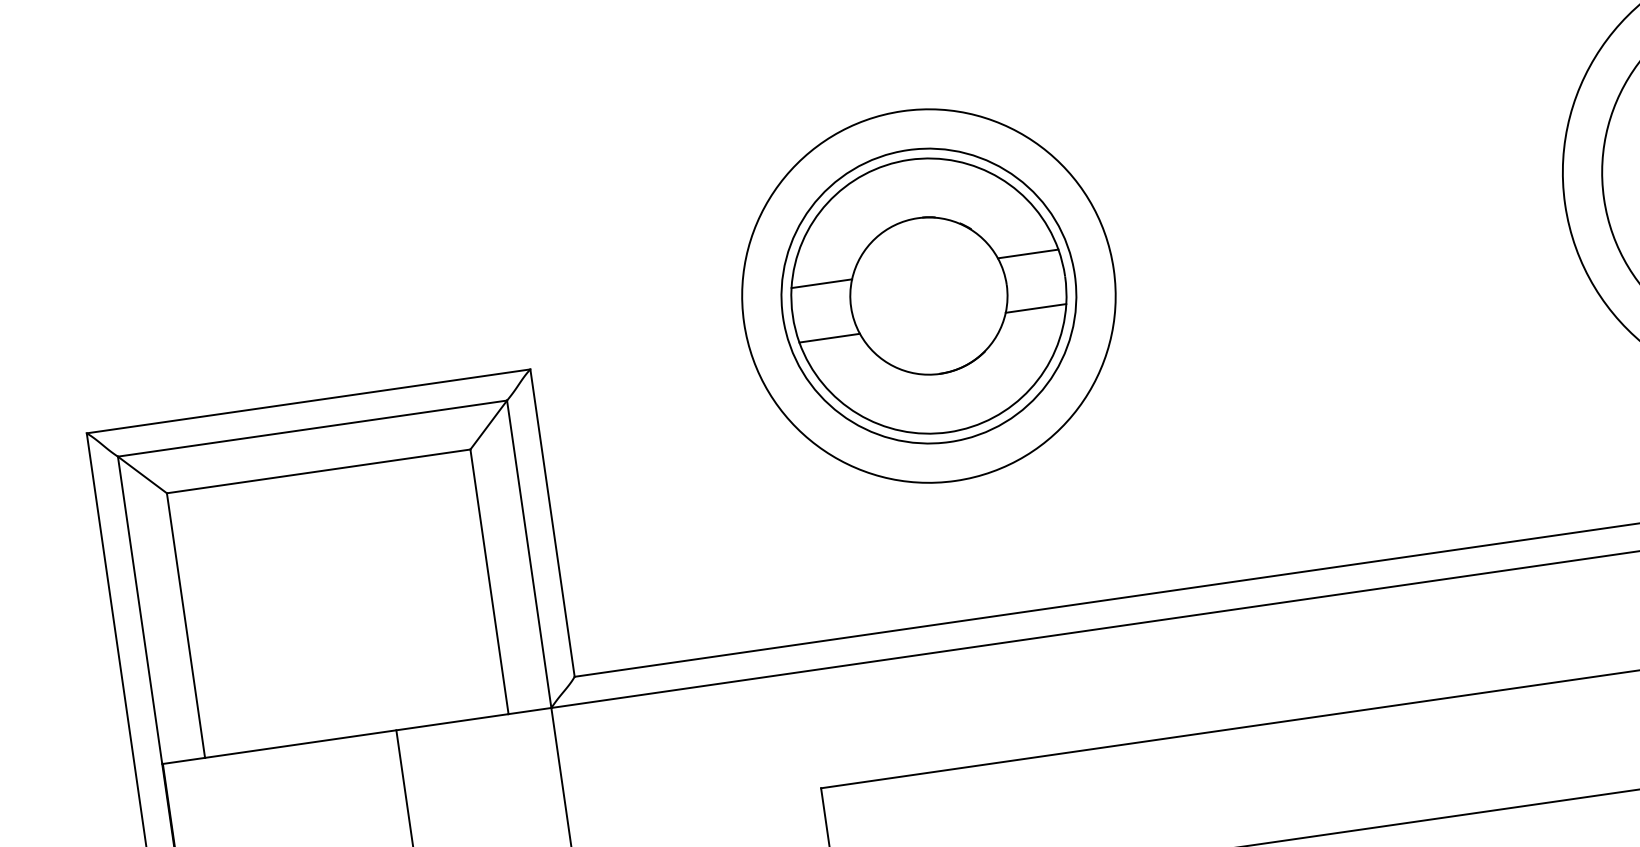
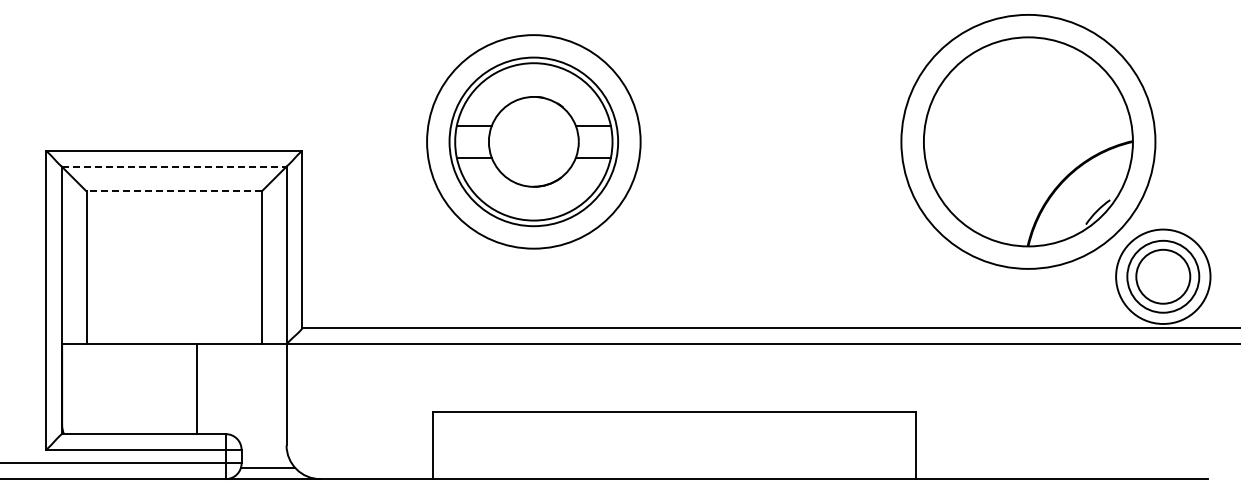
line: (313, 428) -> (174, 166), solid -> dashed
line: (319, 471) -> (174, 191), solid -> dashed

